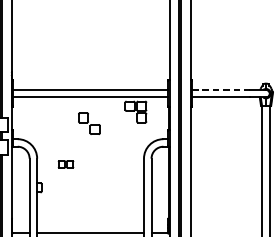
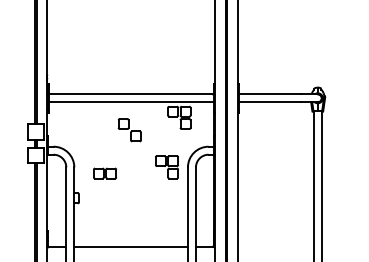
line: (220, 90) -> (269, 94), dashed -> solid
part: (123, 158) -> (166, 167), added
part: (65, 164) -> (104, 173), size x1.43

